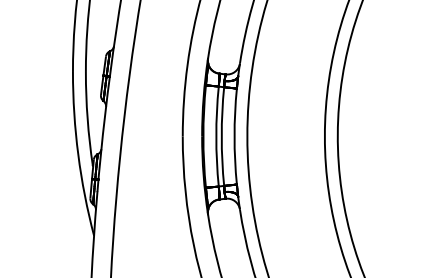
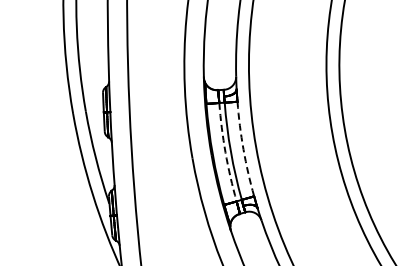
arc: (216, 136) -> (225, 152), solid -> dashed
arc: (234, 136) -> (243, 149), solid -> dashed

